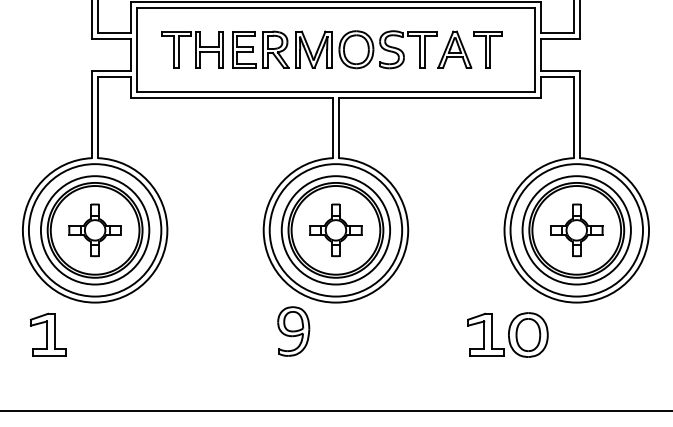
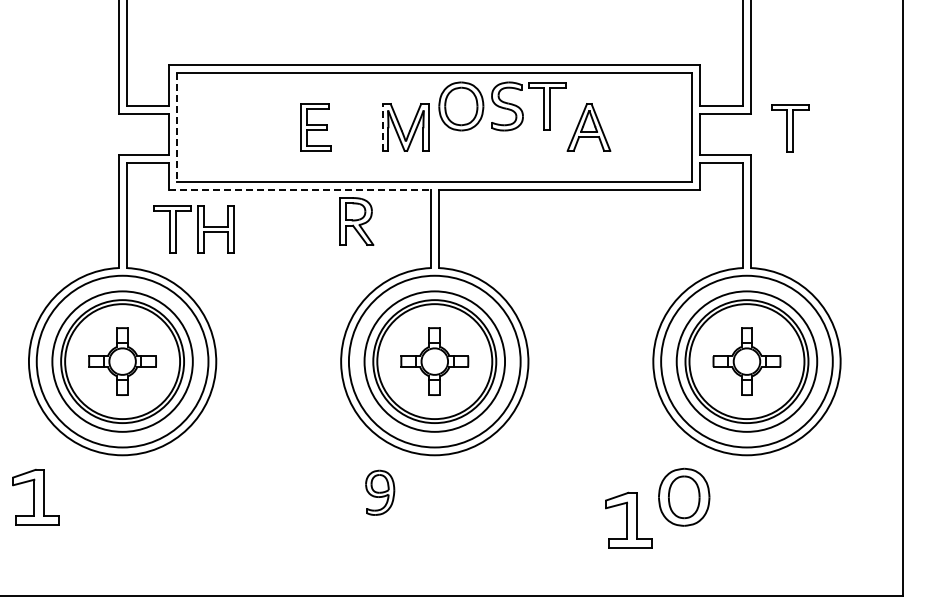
line: (137, 49) -> (177, 127), solid -> dashed
part: (192, 49) -> (193, 229), moved
part: (275, 49) -> (356, 221), moved
line: (295, 49) -> (382, 127), solid -> dashed
part: (388, 49) -> (502, 106), moved
part: (488, 49) -> (790, 128), moved
line: (232, 97) -> (300, 189), solid -> dashed
part: (294, 331) -> (380, 492), size x0.7
part: (485, 334) -> (628, 519), moved
part: (47, 335) -> (35, 497), moved

